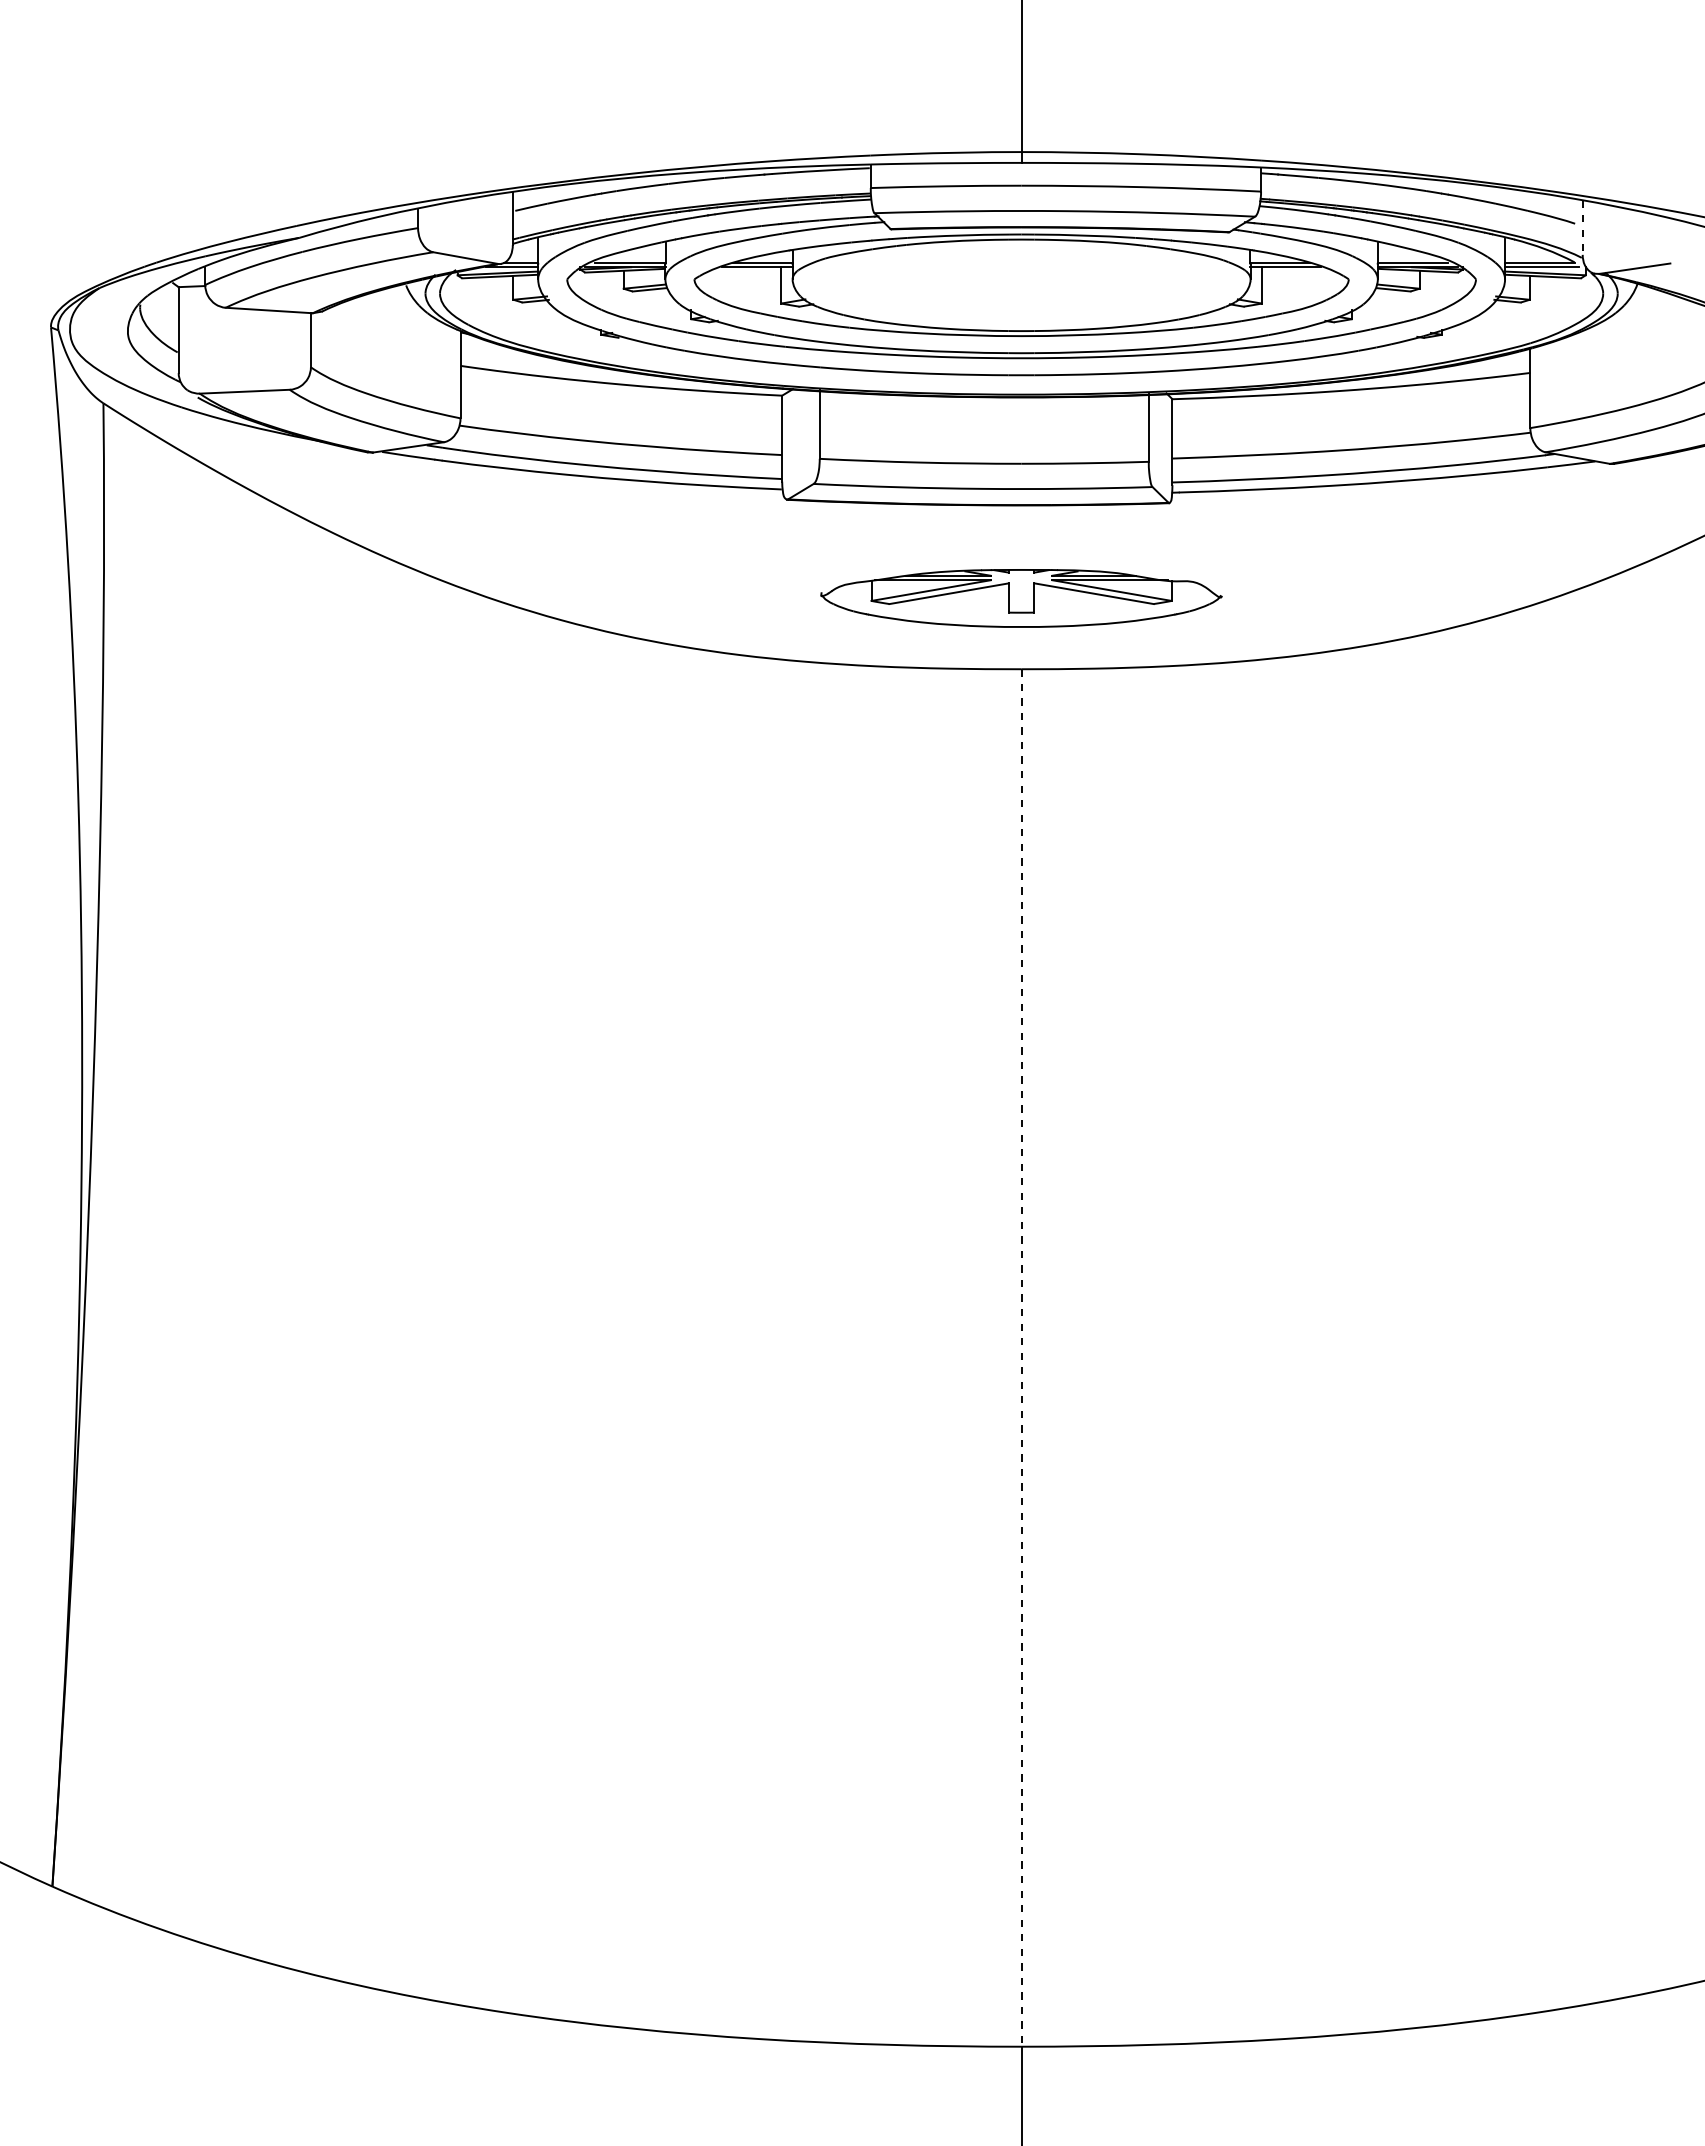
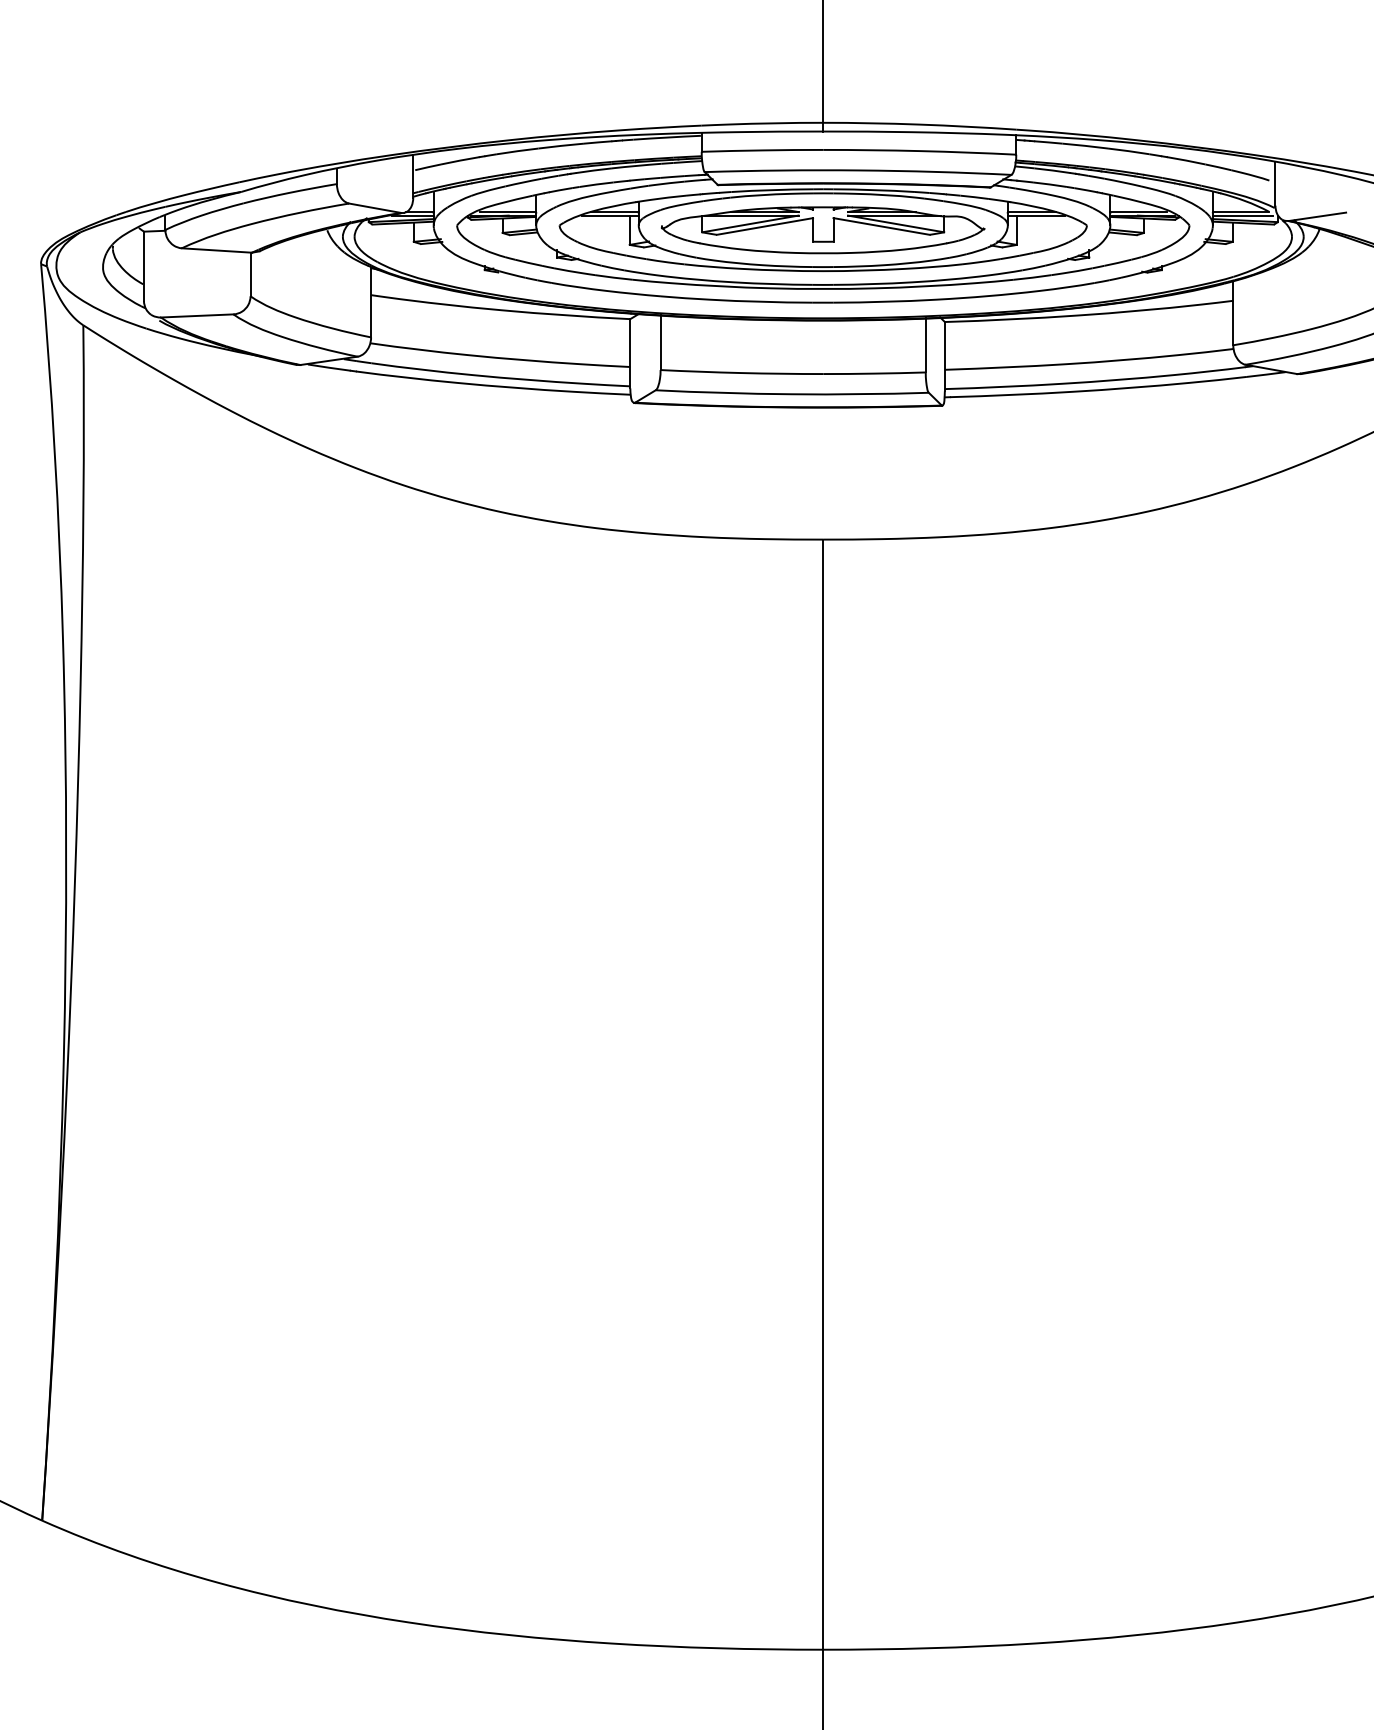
line: (1582, 228) -> (1275, 184), dashed -> solid
part: (1021, 598) -> (823, 230), moved
line: (1021, 1357) -> (823, 1094), dashed -> solid

